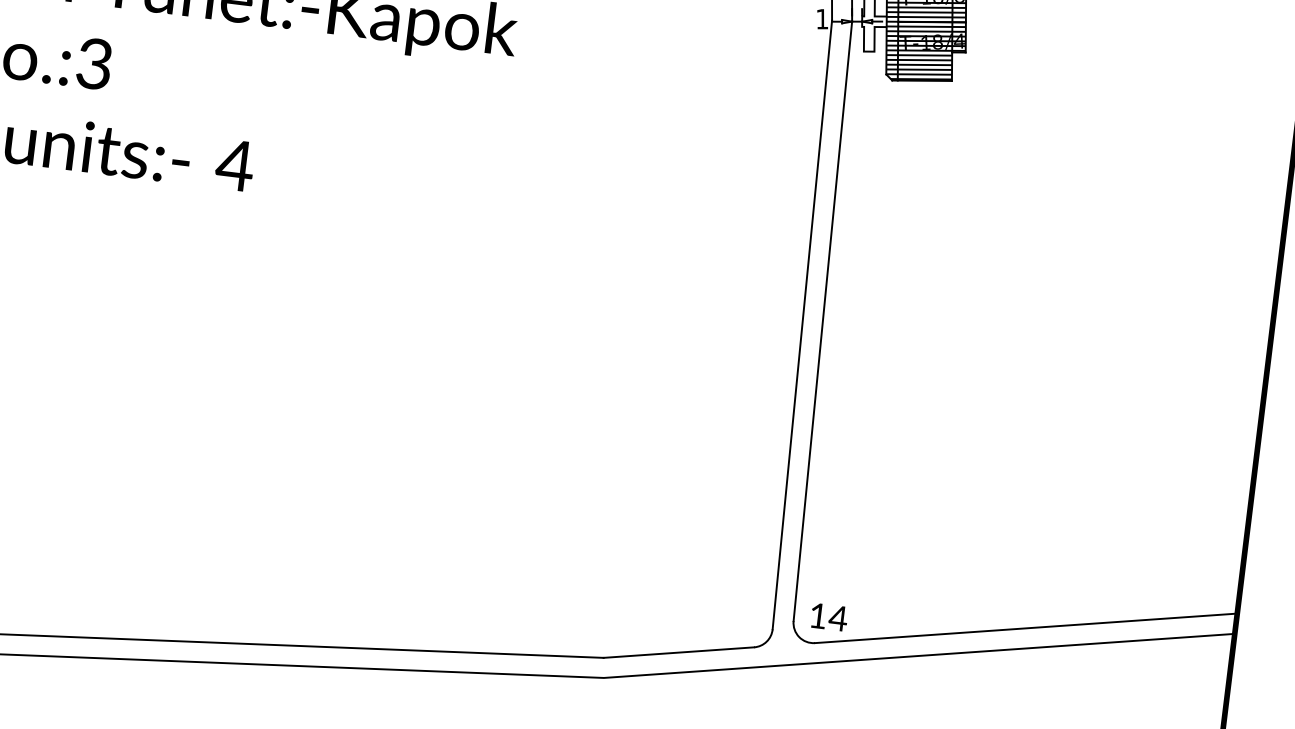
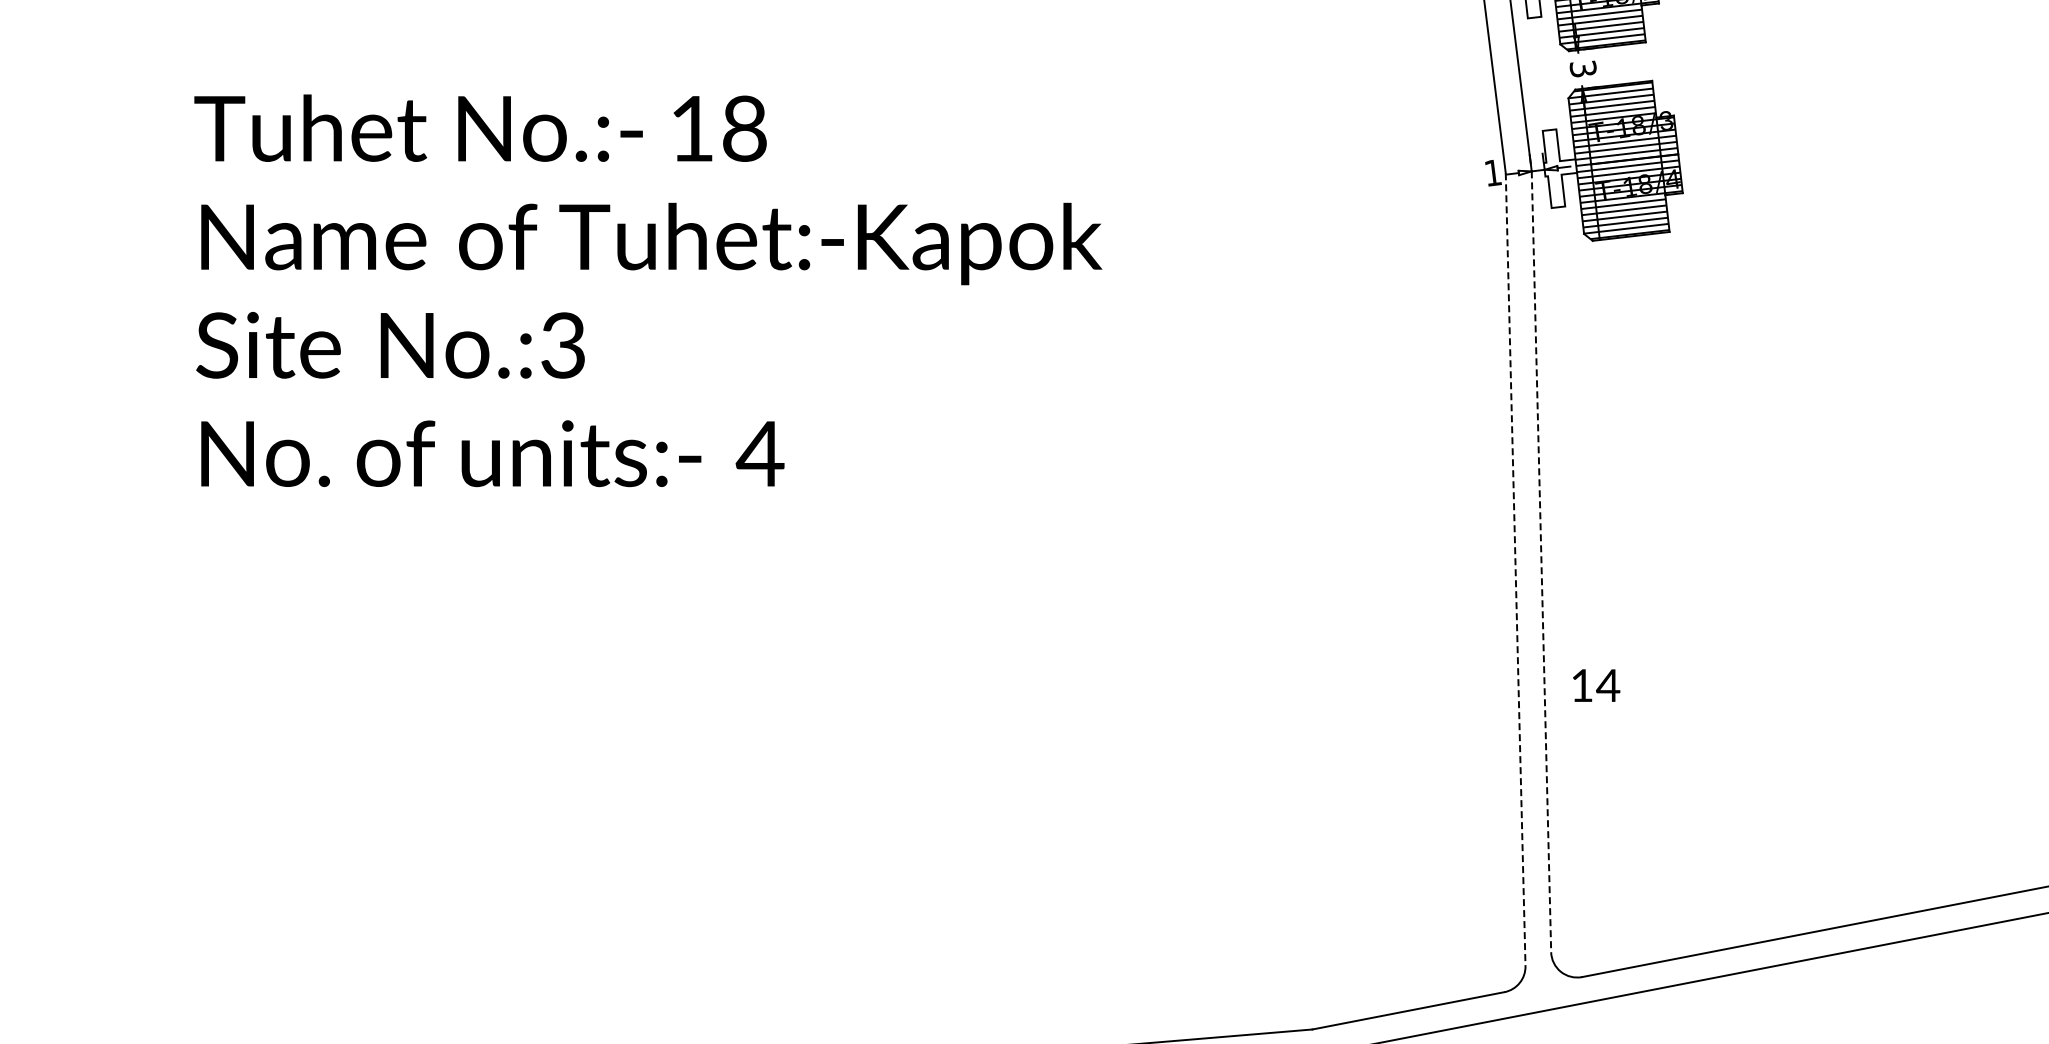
line: (822, 321) -> (1541, 561), solid -> dashed
line: (802, 325) -> (1515, 570), solid -> dashed
text: (829, 617) -> (1596, 685), moved

